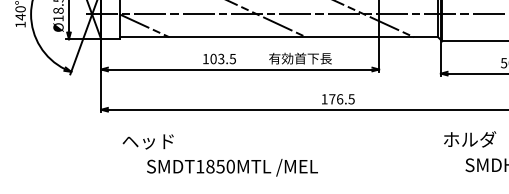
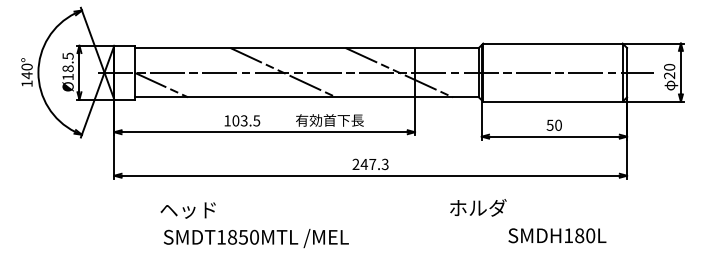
text: (338, 99) -> (370, 164), 176.5 -> 247.3
text: (470, 139) -> (478, 207), moved
text: (147, 141) -> (187, 210), moved

